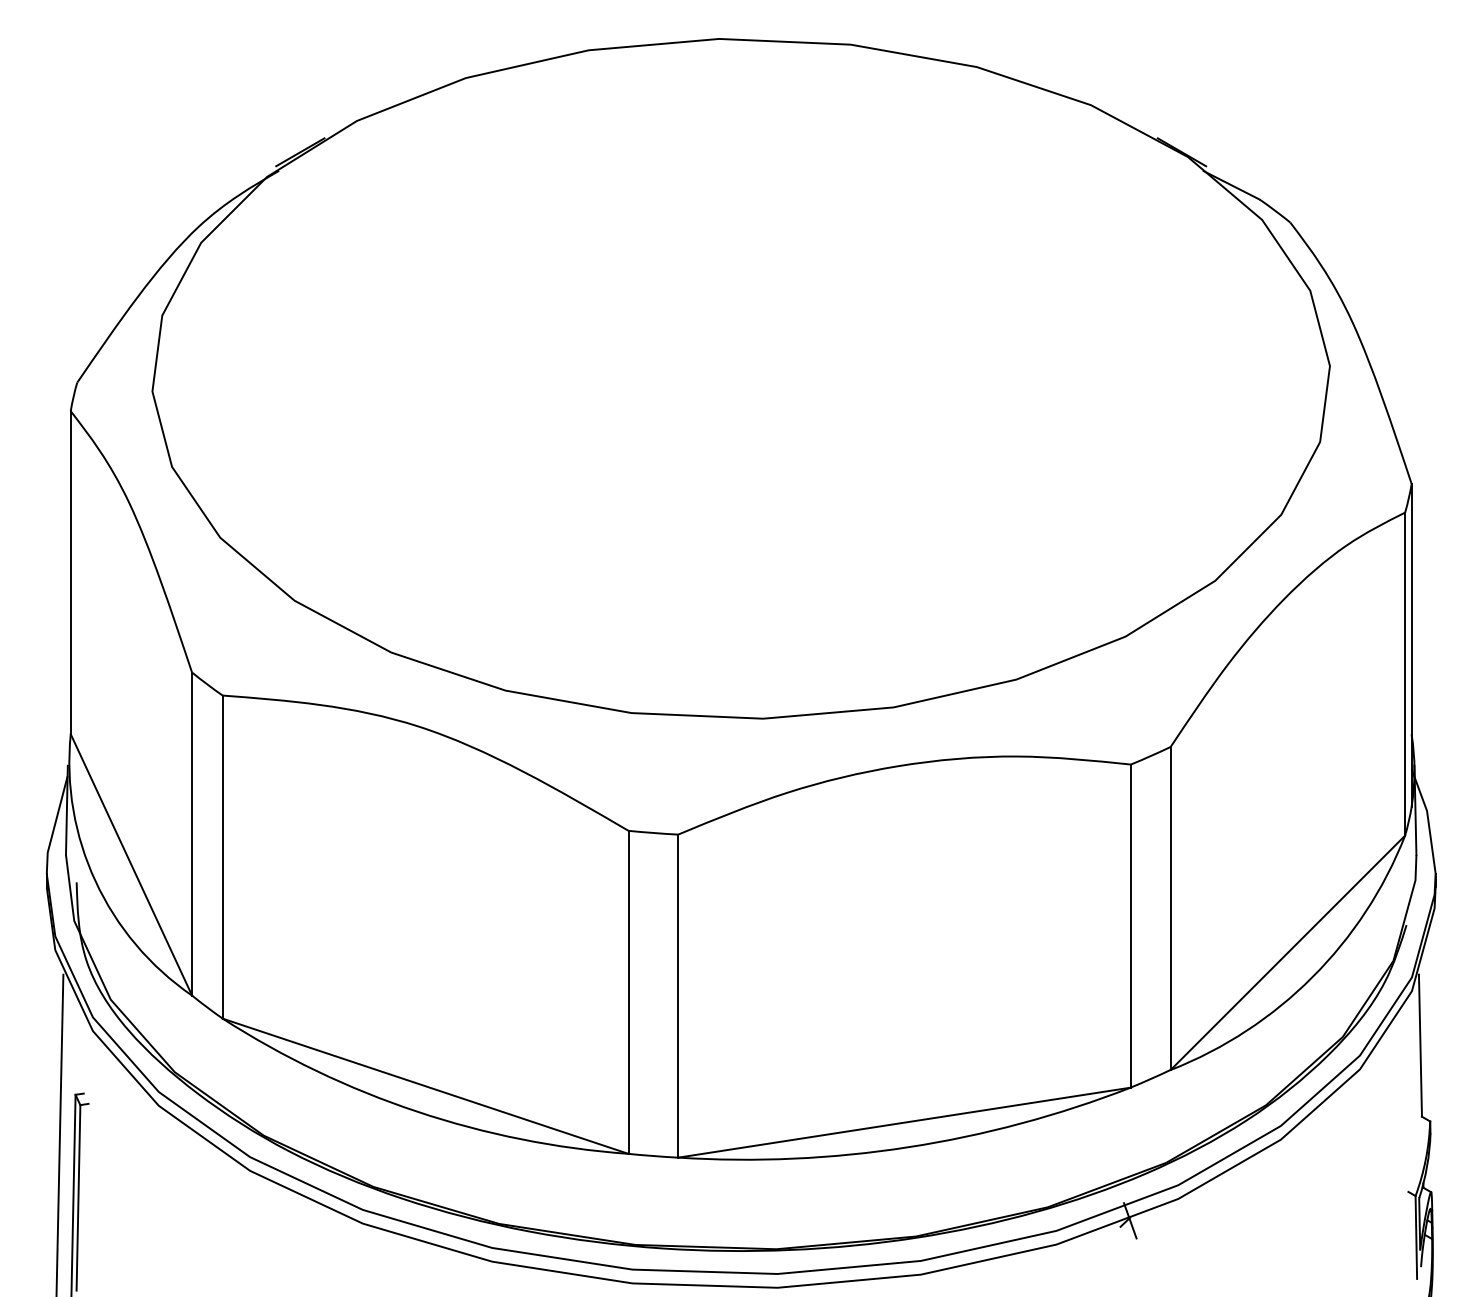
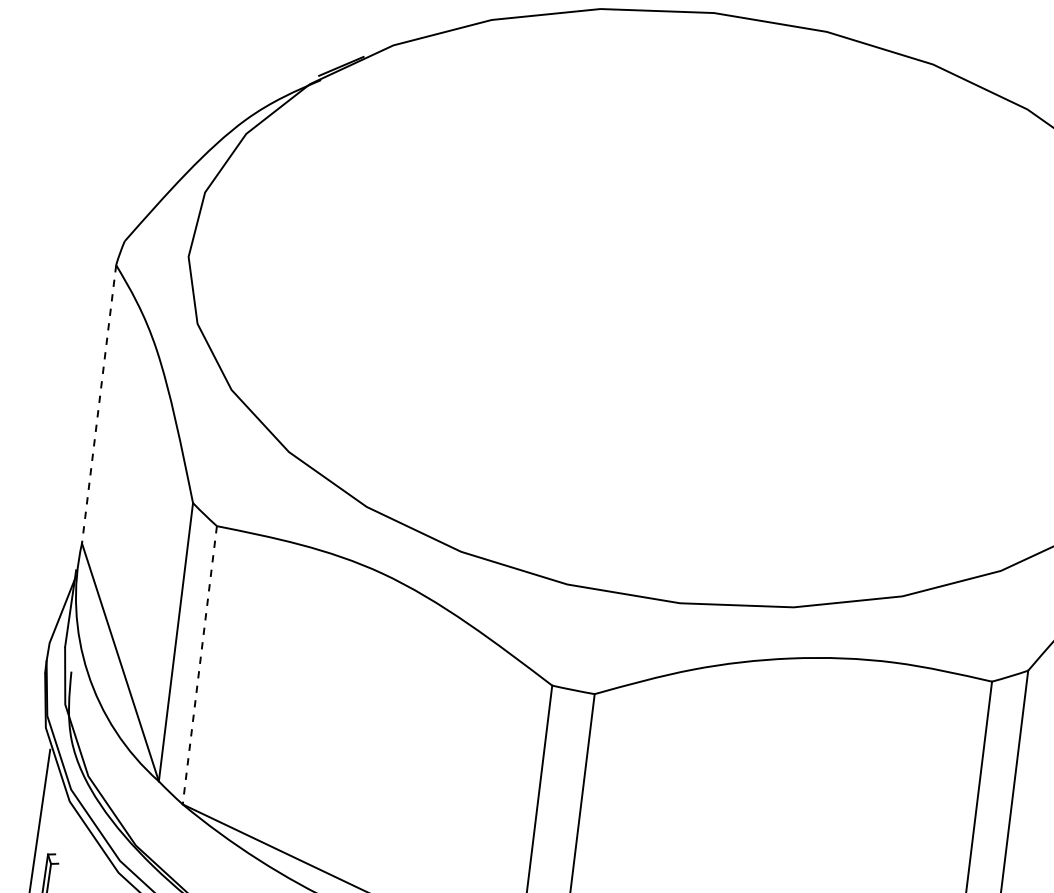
line: (70, 572) -> (98, 404), solid -> dashed
line: (222, 857) -> (199, 665), solid -> dashed

